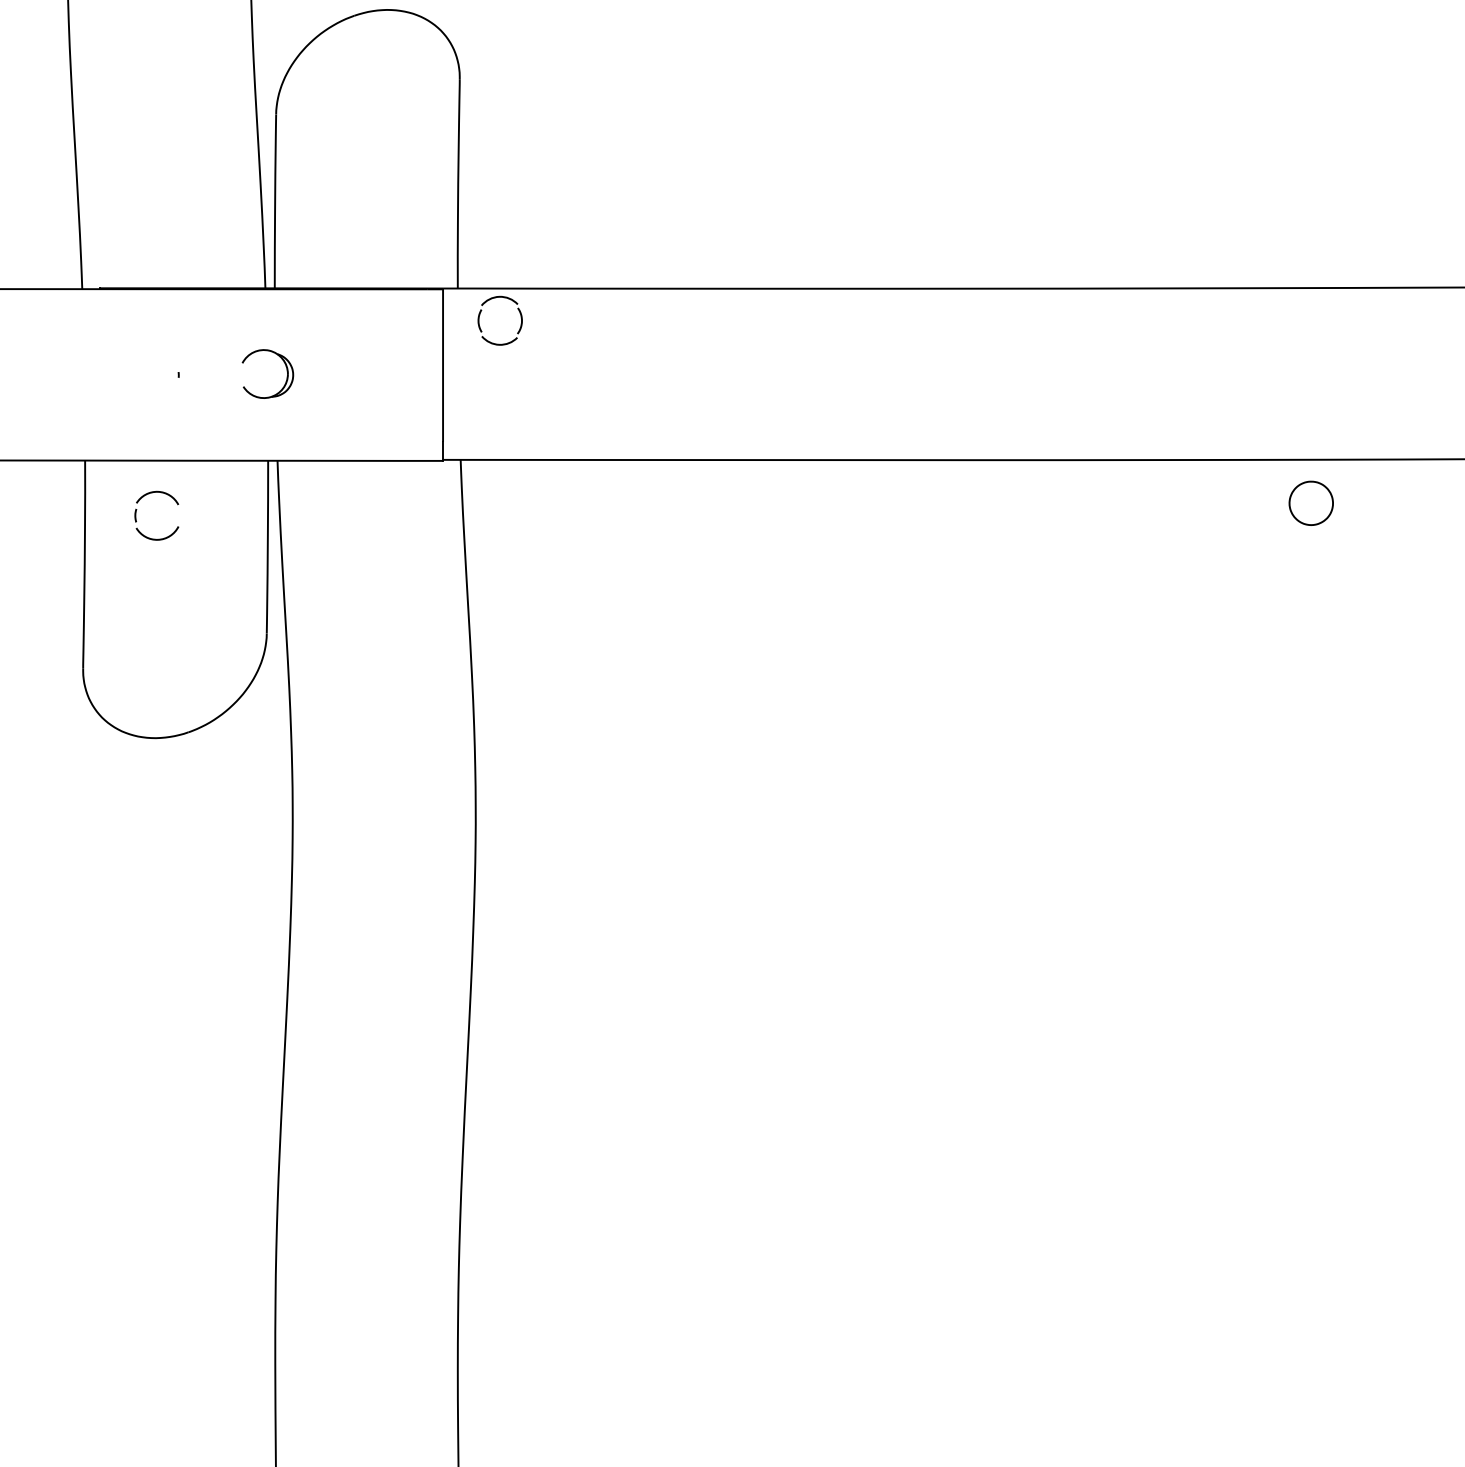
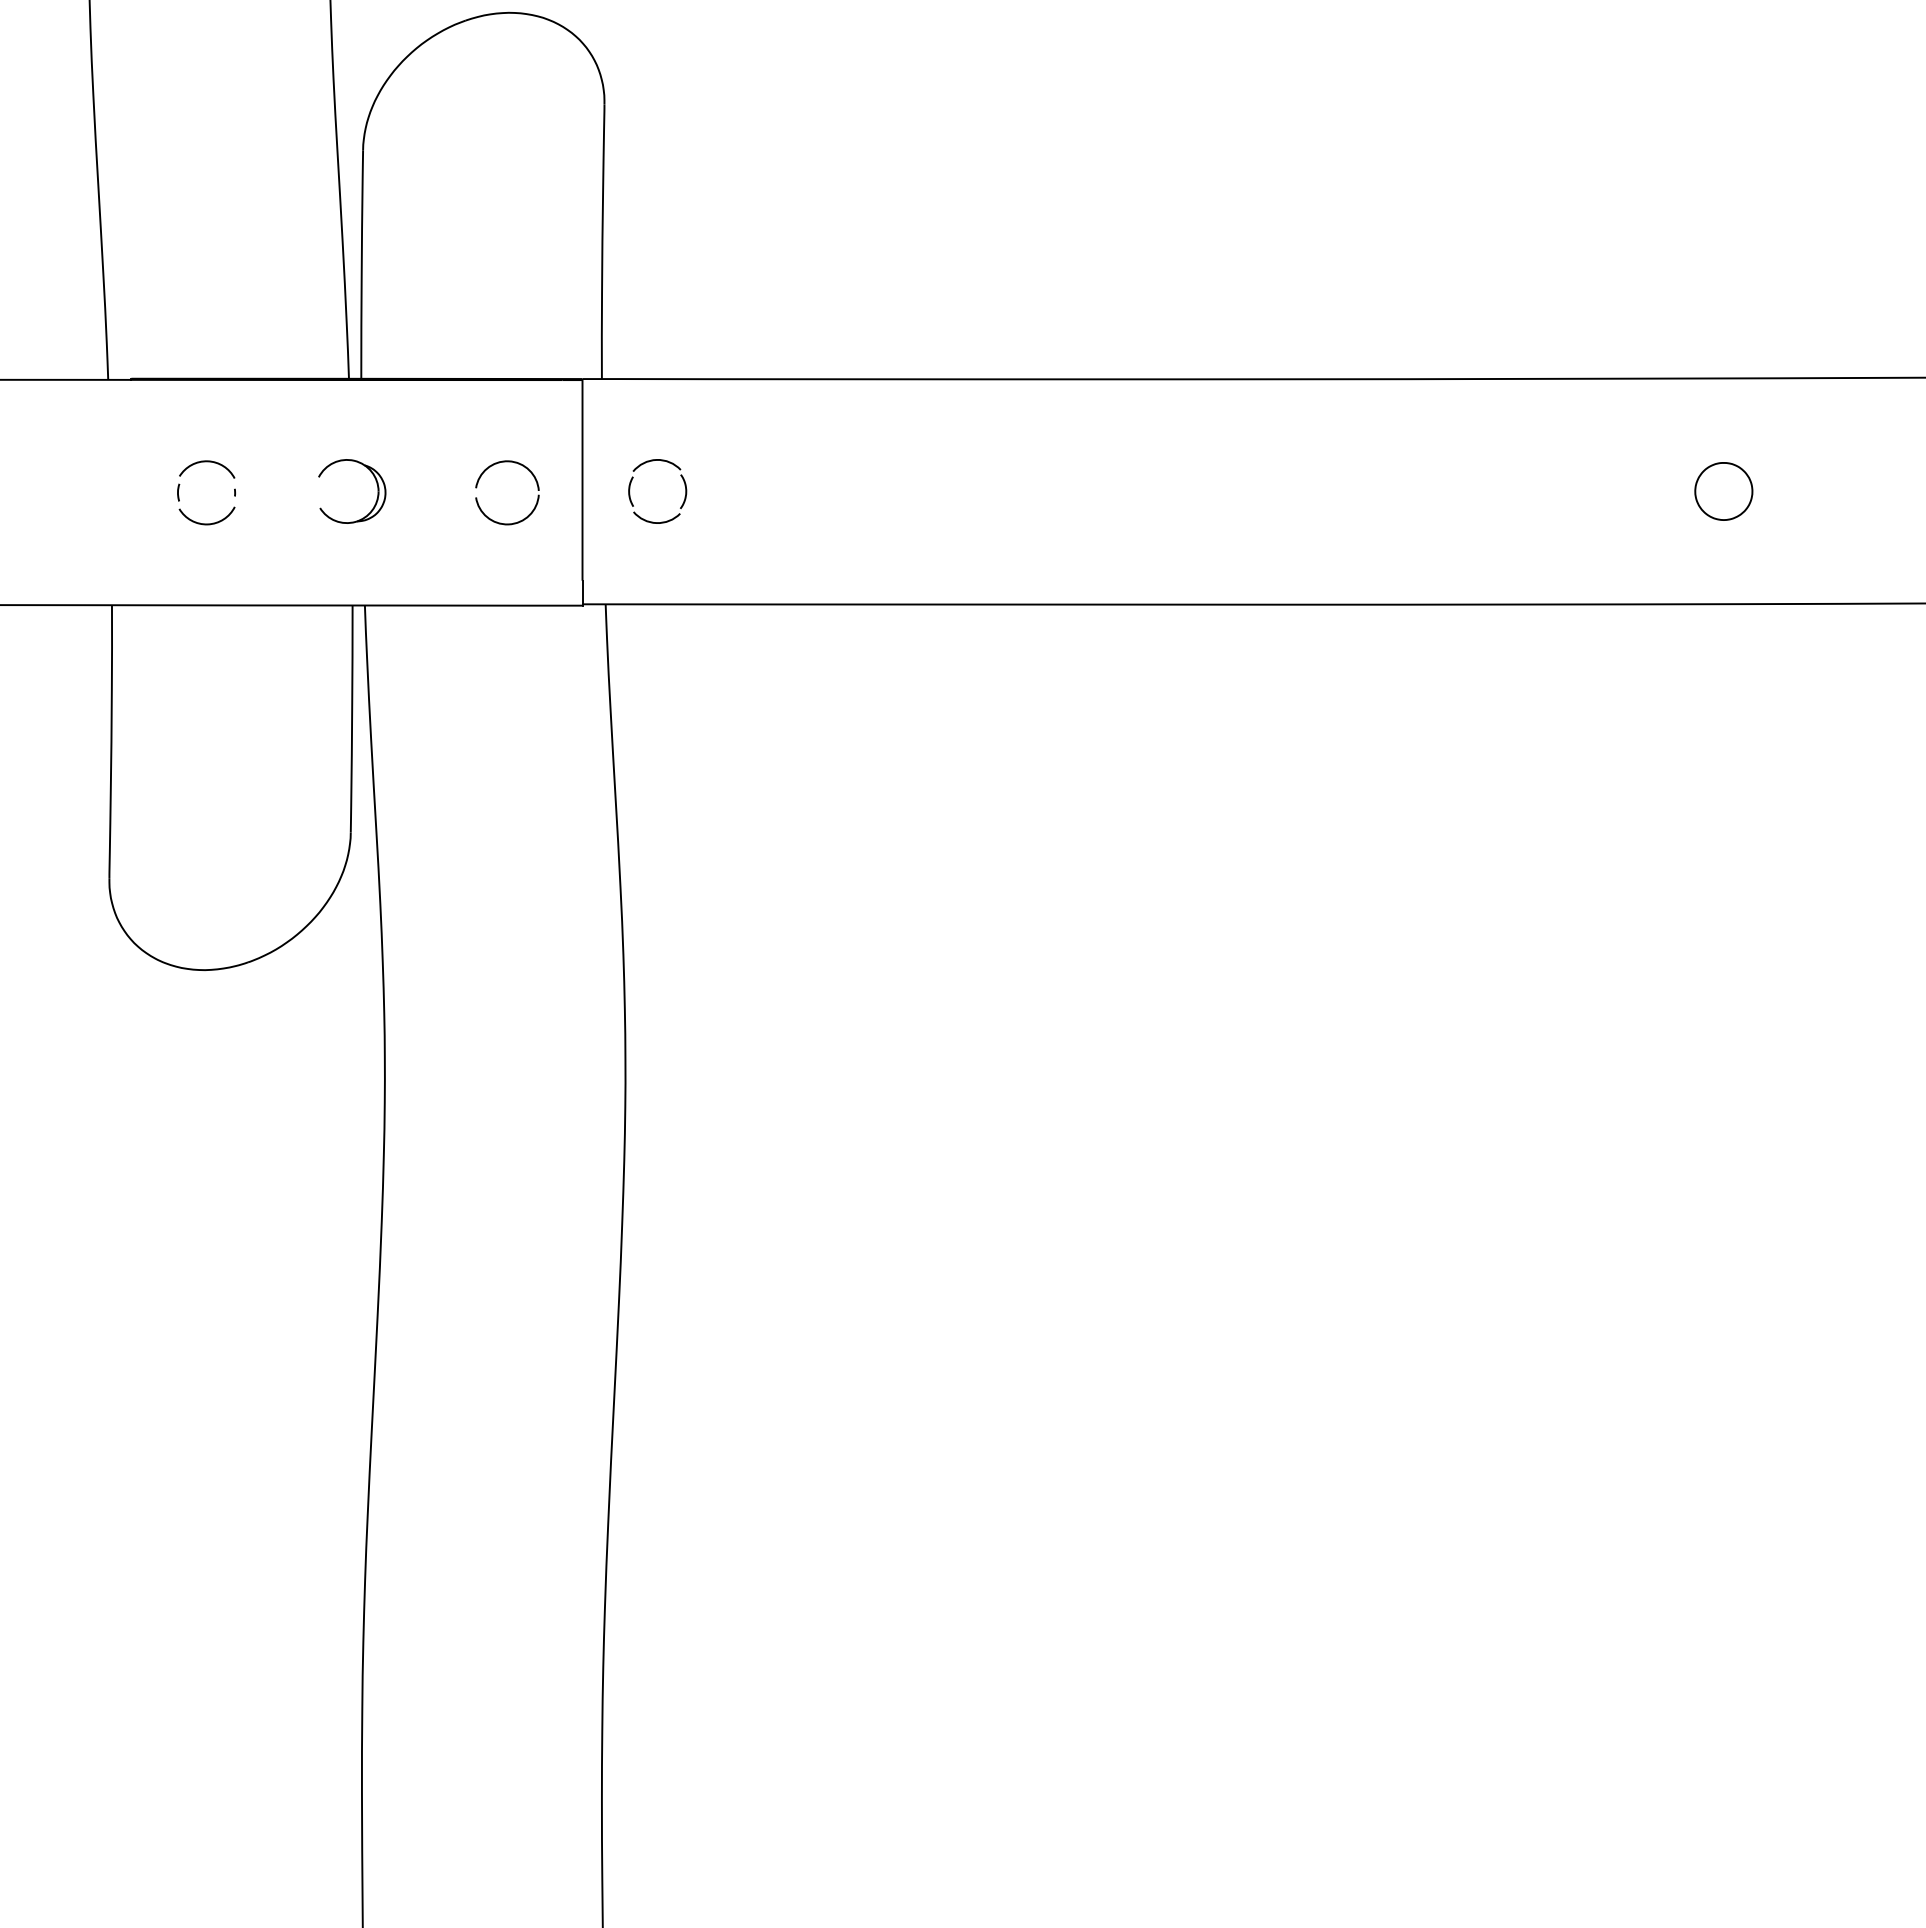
part: (479, 321) -> (630, 492), moved
part: (391, 352) -> (514, 463), added
part: (1311, 503) -> (1723, 491), moved
part: (136, 513) -> (179, 489), moved

